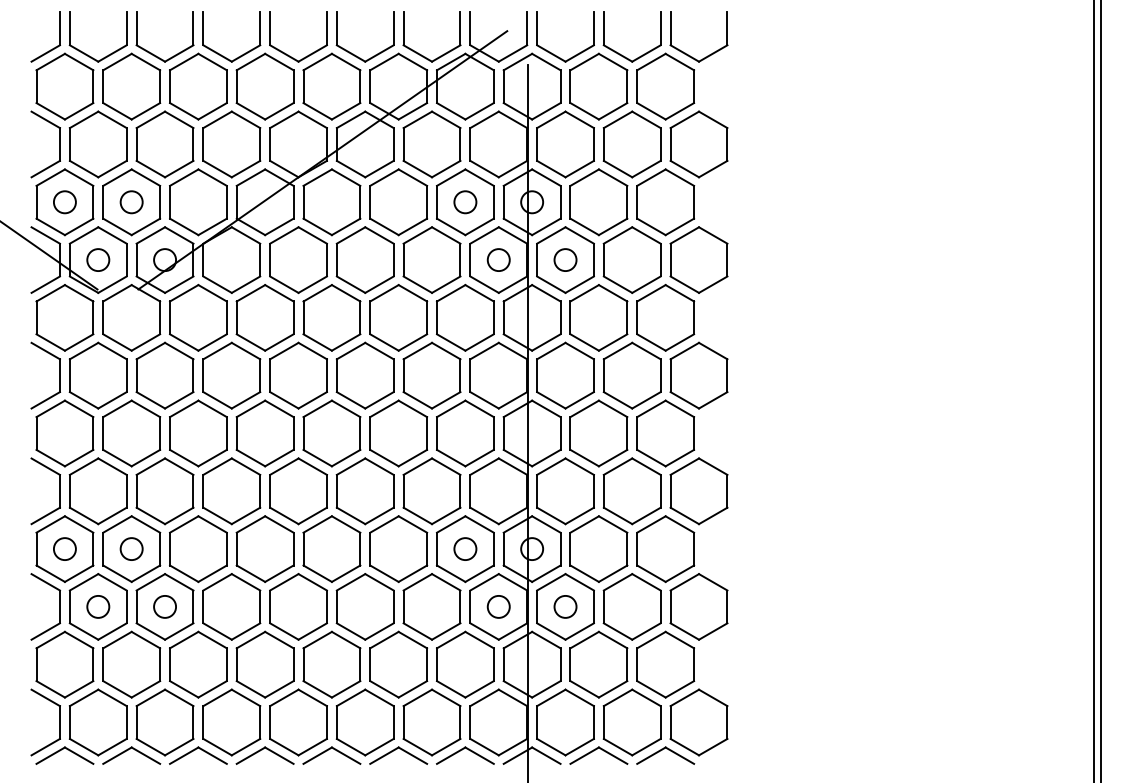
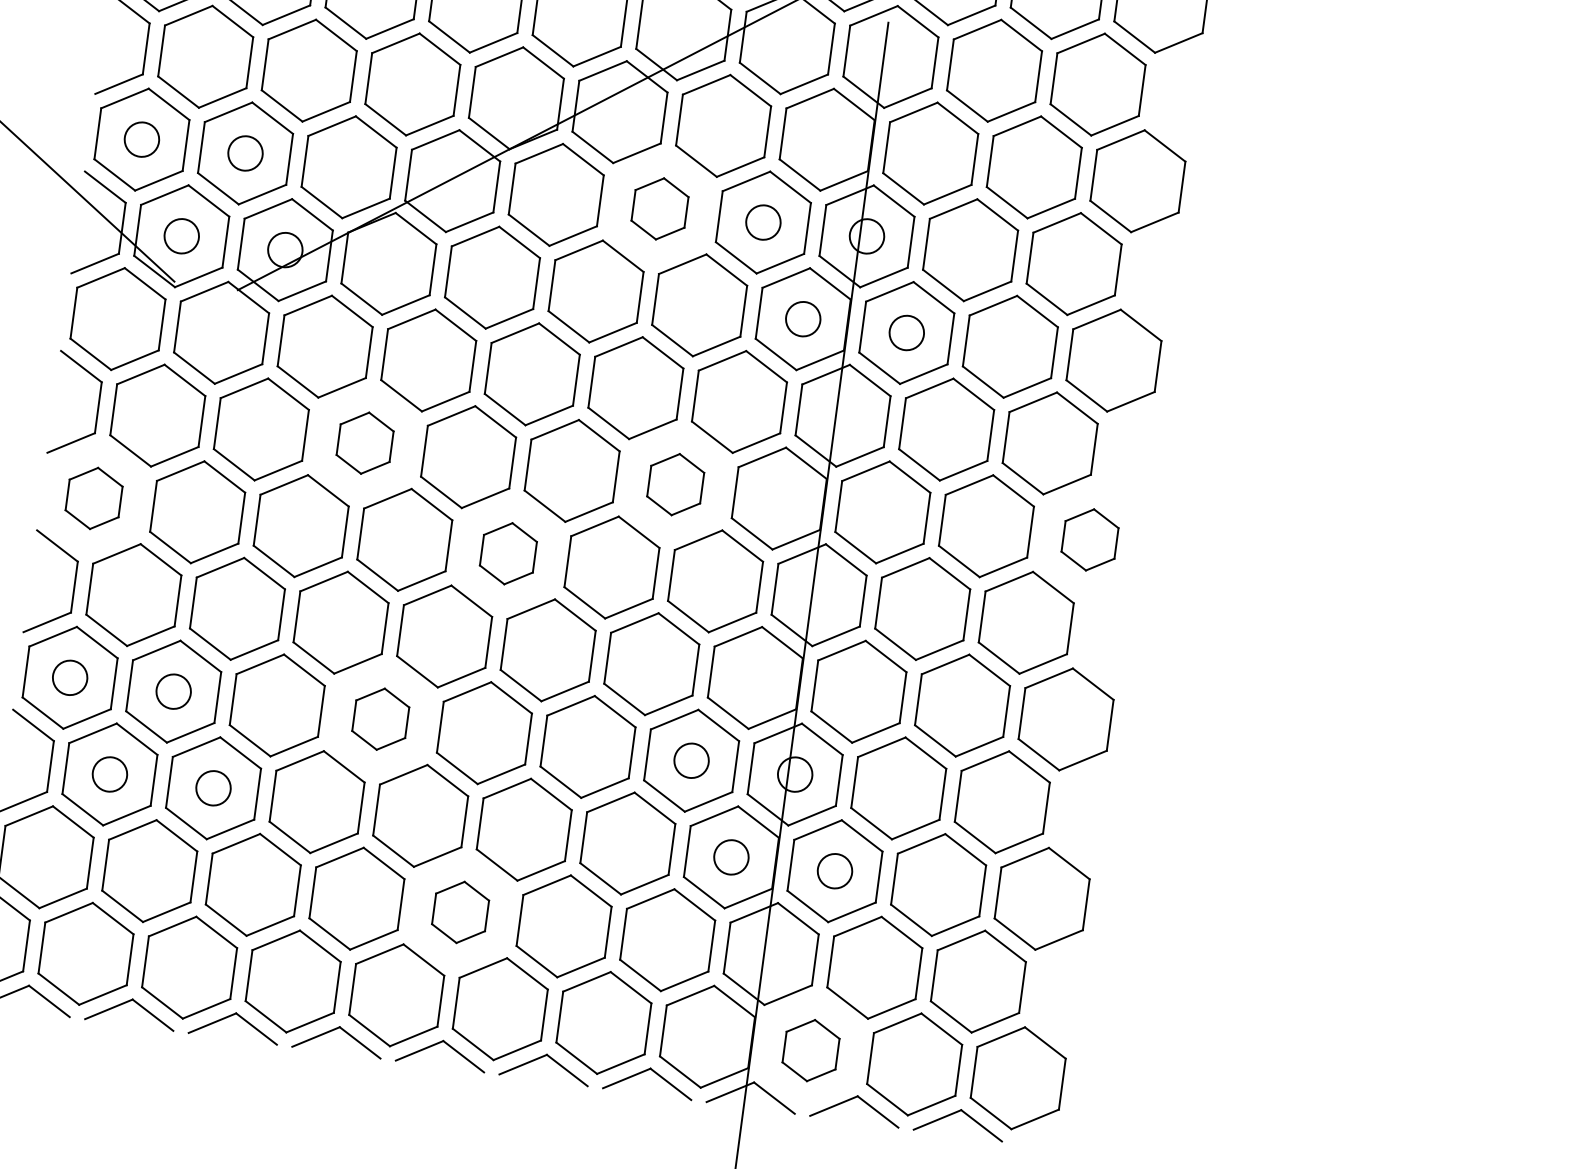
part: (398, 202) -> (659, 209), size x0.6
part: (231, 375) -> (364, 442), size x0.6
part: (431, 375) -> (674, 484), size x0.6
part: (698, 375) -> (1089, 539), size x0.6
part: (64, 433) -> (93, 498), size x0.6
part: (331, 433) -> (507, 553), size x0.6
part: (264, 548) -> (379, 718), size x0.6
part: (331, 664) -> (459, 912), size x0.6
part: (565, 722) -> (811, 1050), size x0.6

